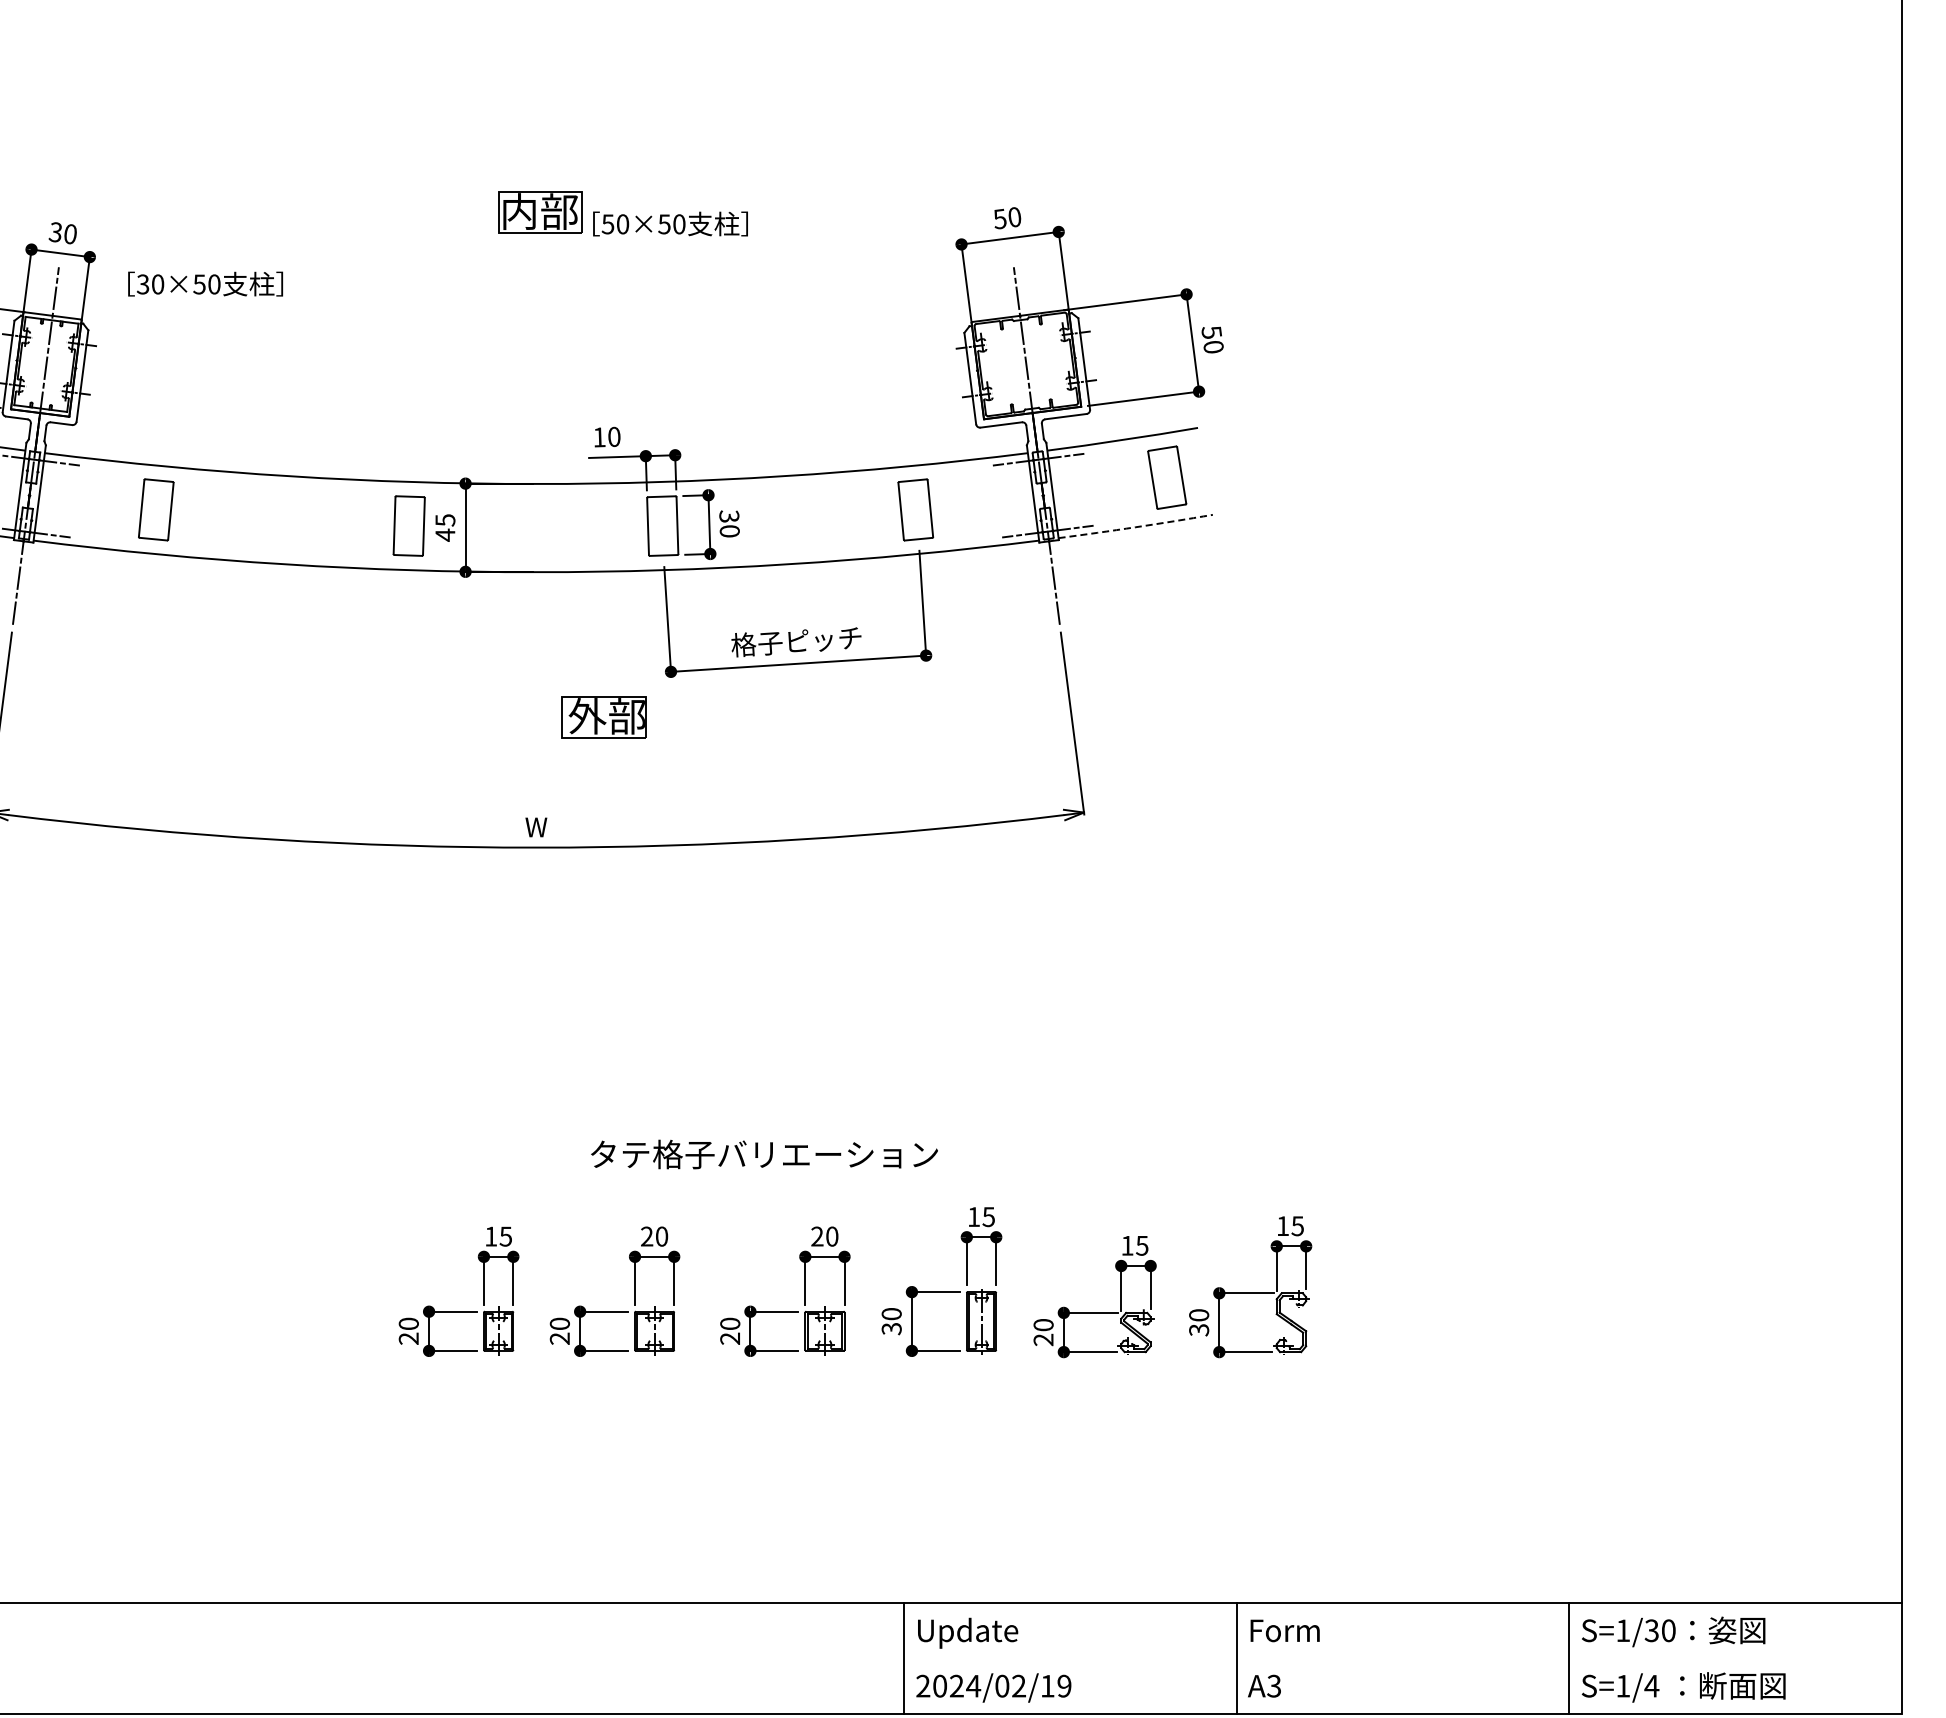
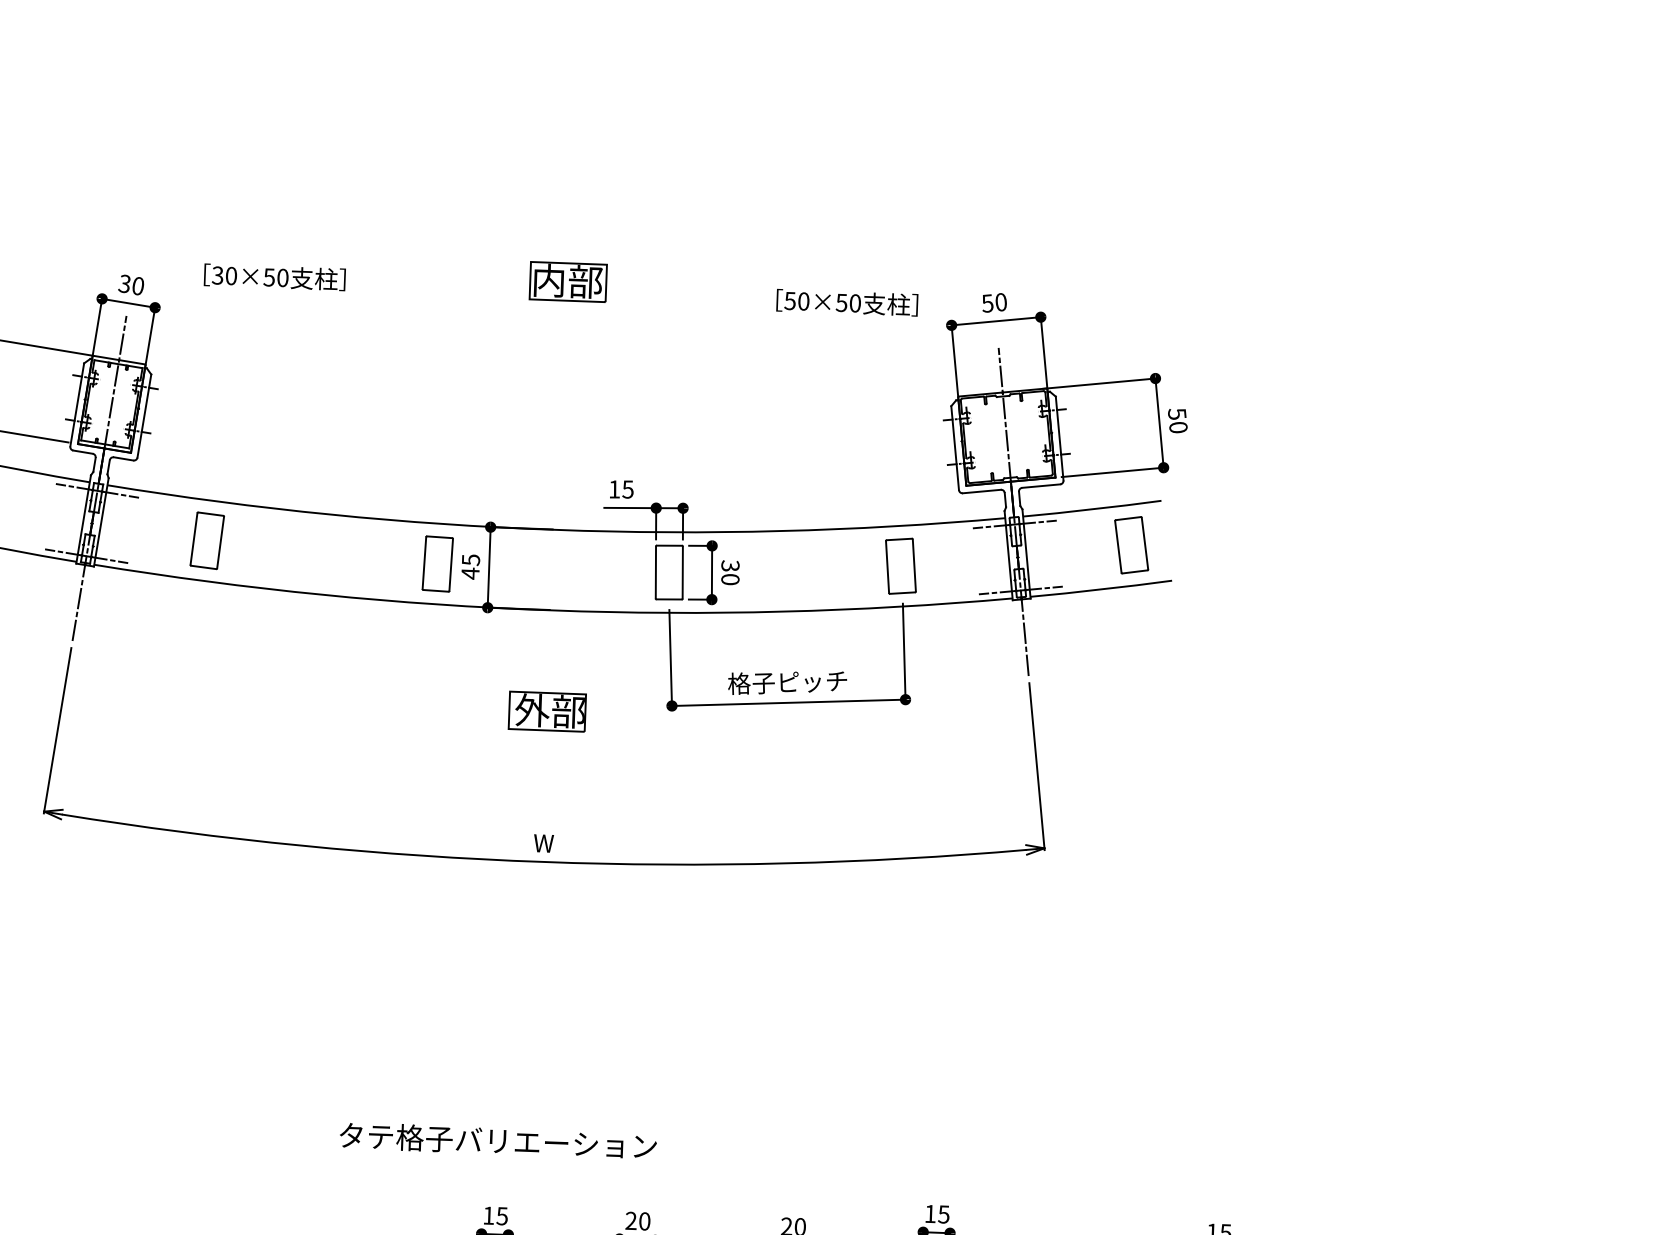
text: (670, 223) -> (847, 302), moved
text: (205, 283) -> (274, 276), moved
text: (614, 436) -> (628, 489), 10 -> 15
arc: (1135, 527) -> (1101, 589), dashed -> solid
part: (603, 717) -> (546, 712), moved
text: (764, 1154) -> (498, 1140), moved

